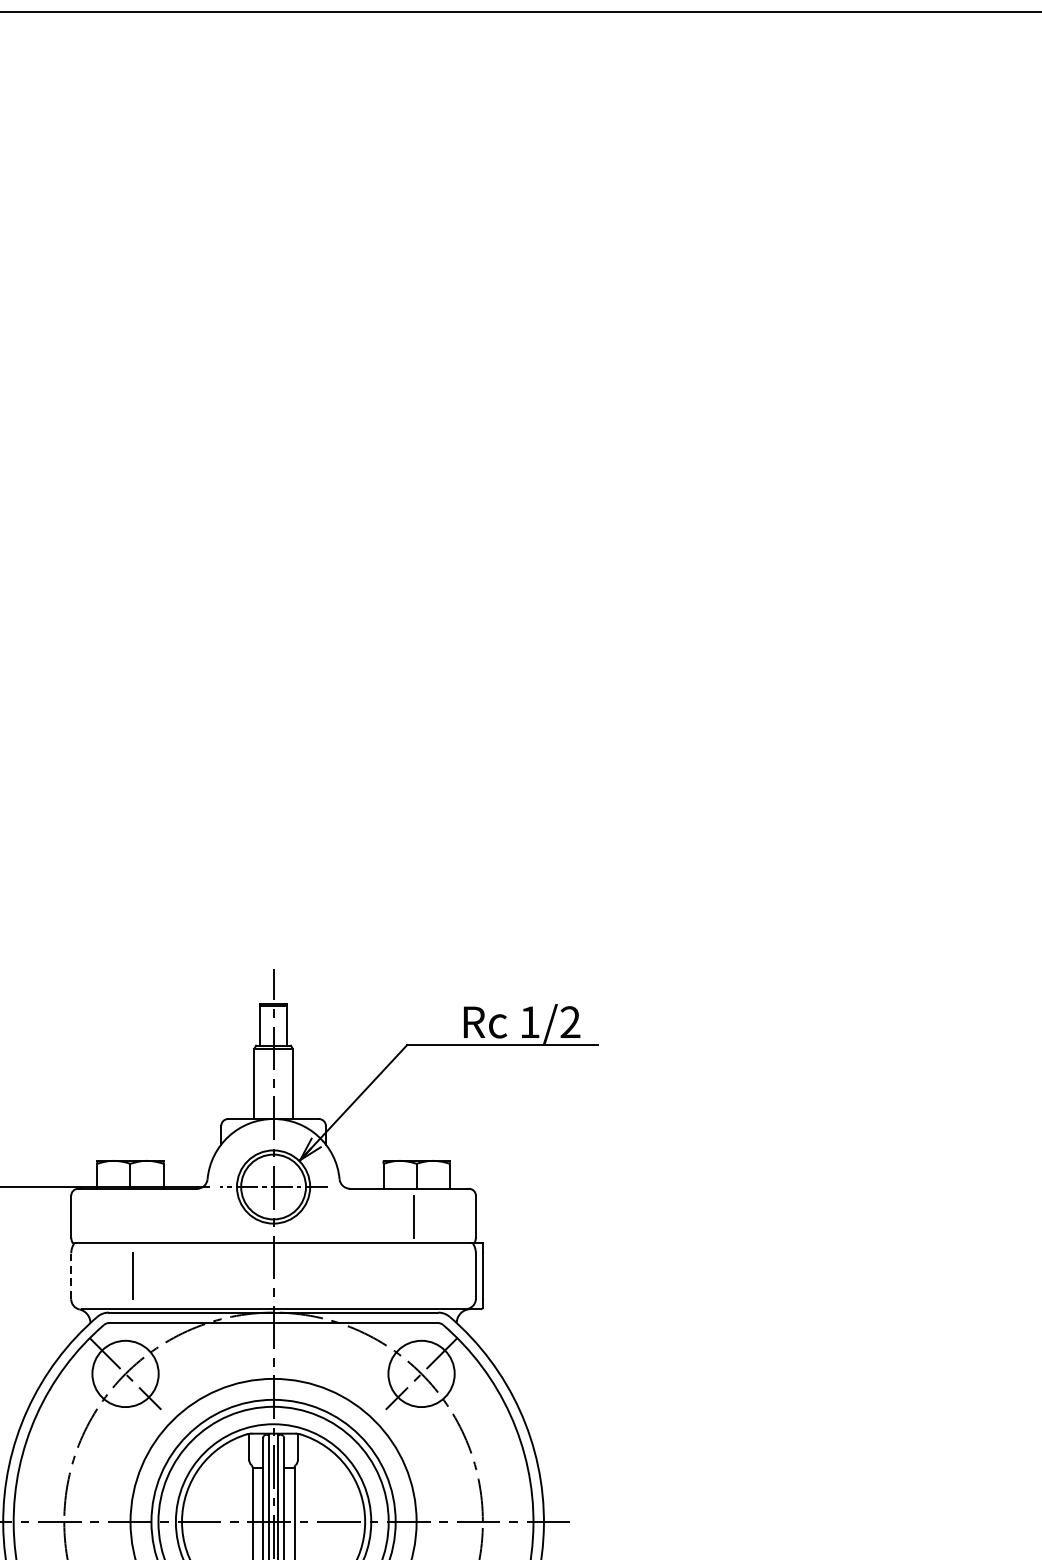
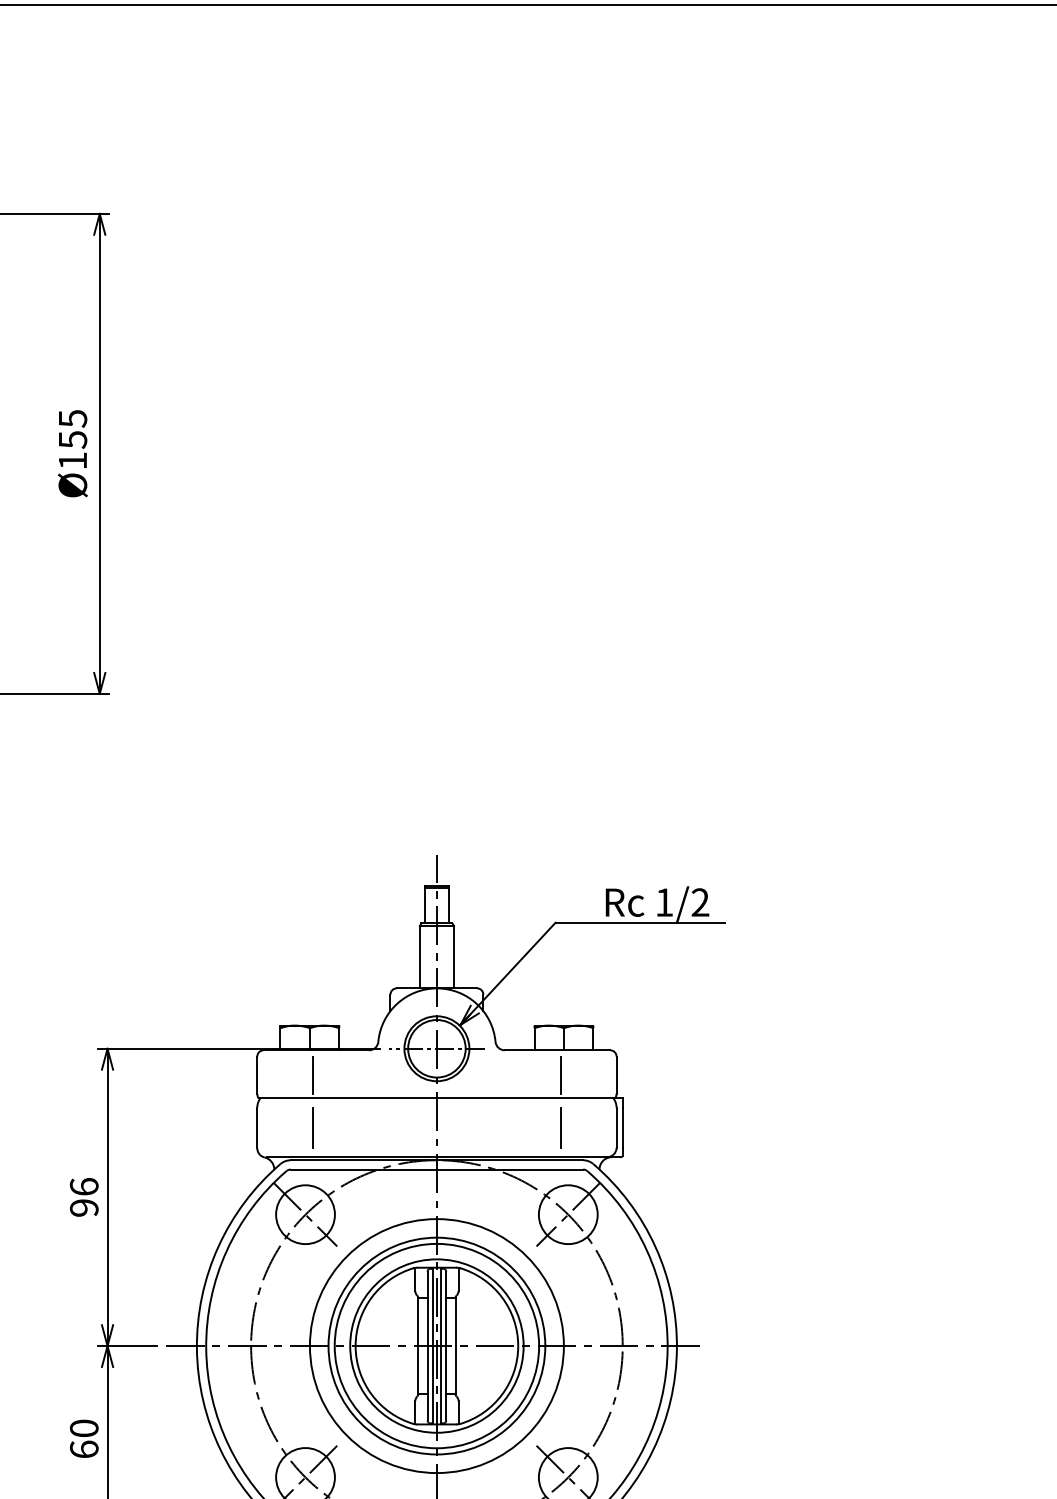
line: (133, 1216) -> (312, 1074), added
line: (71, 1275) -> (257, 1127), dashed -> solid
line: (413, 1275) -> (561, 1127), added

